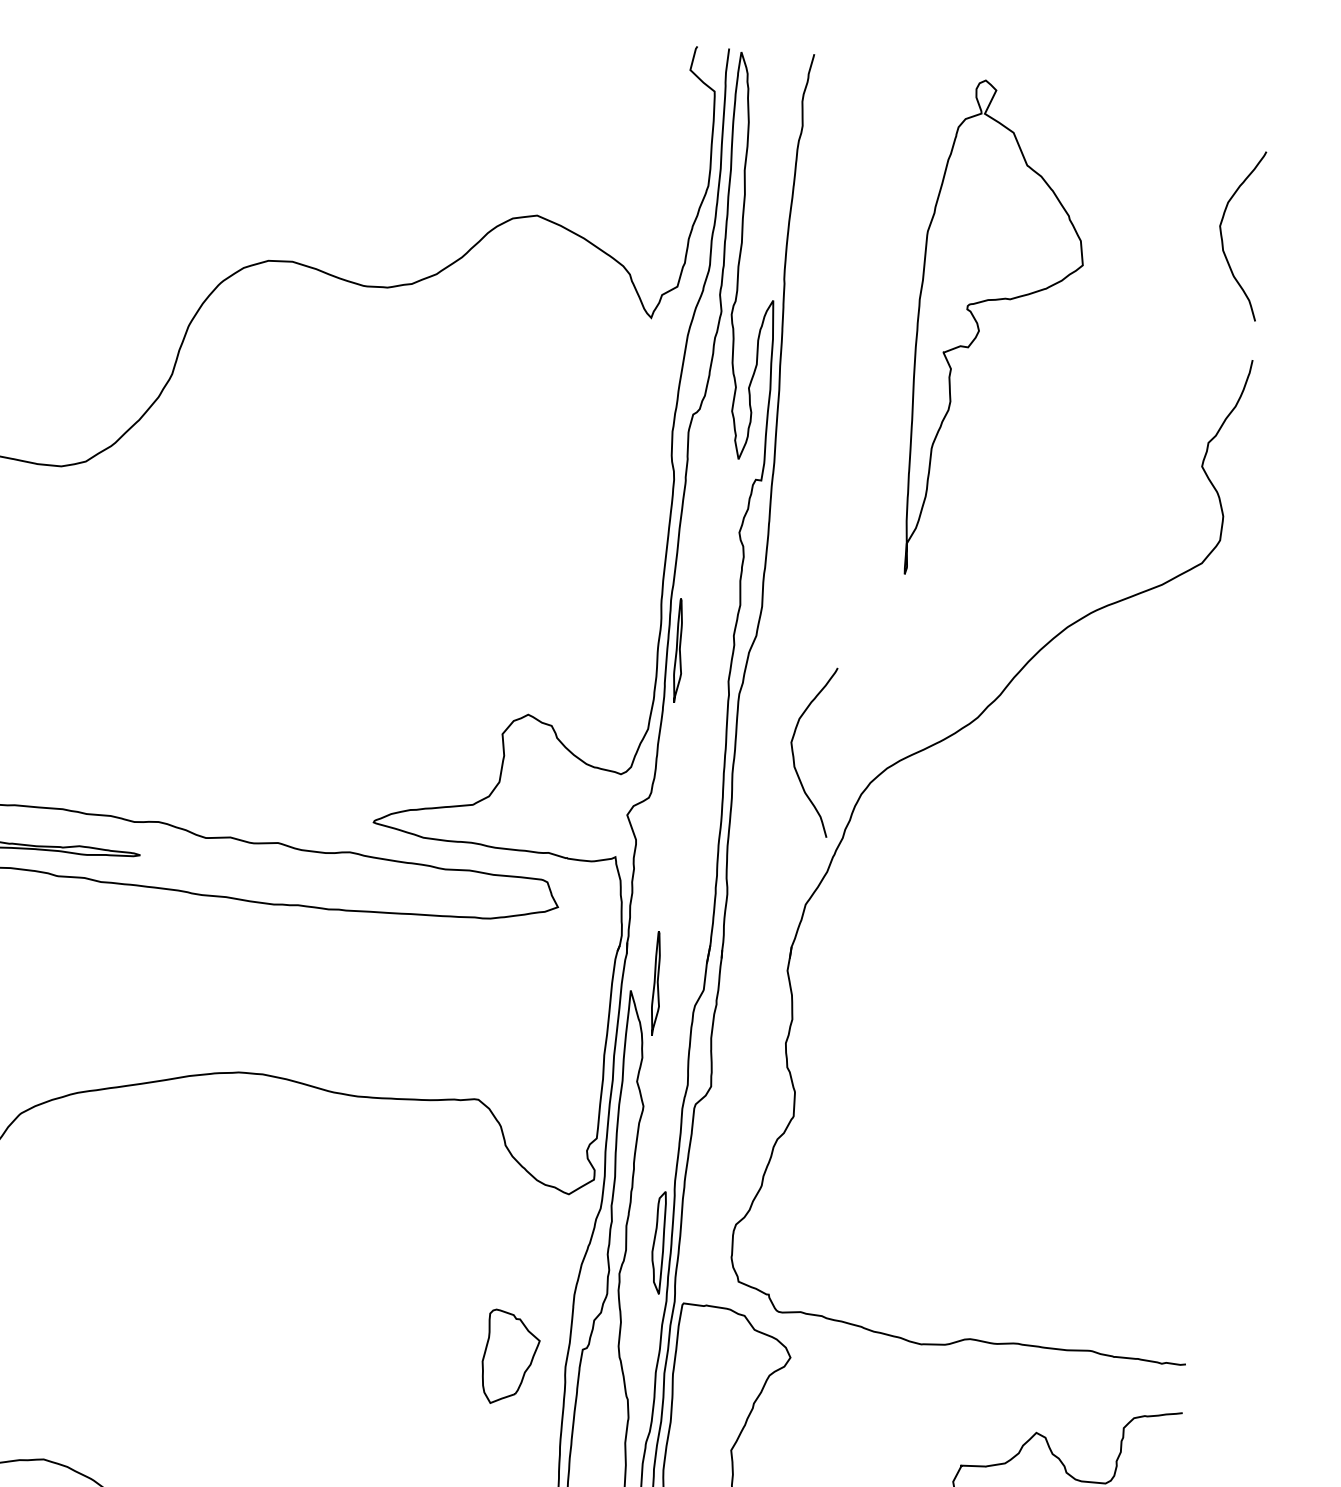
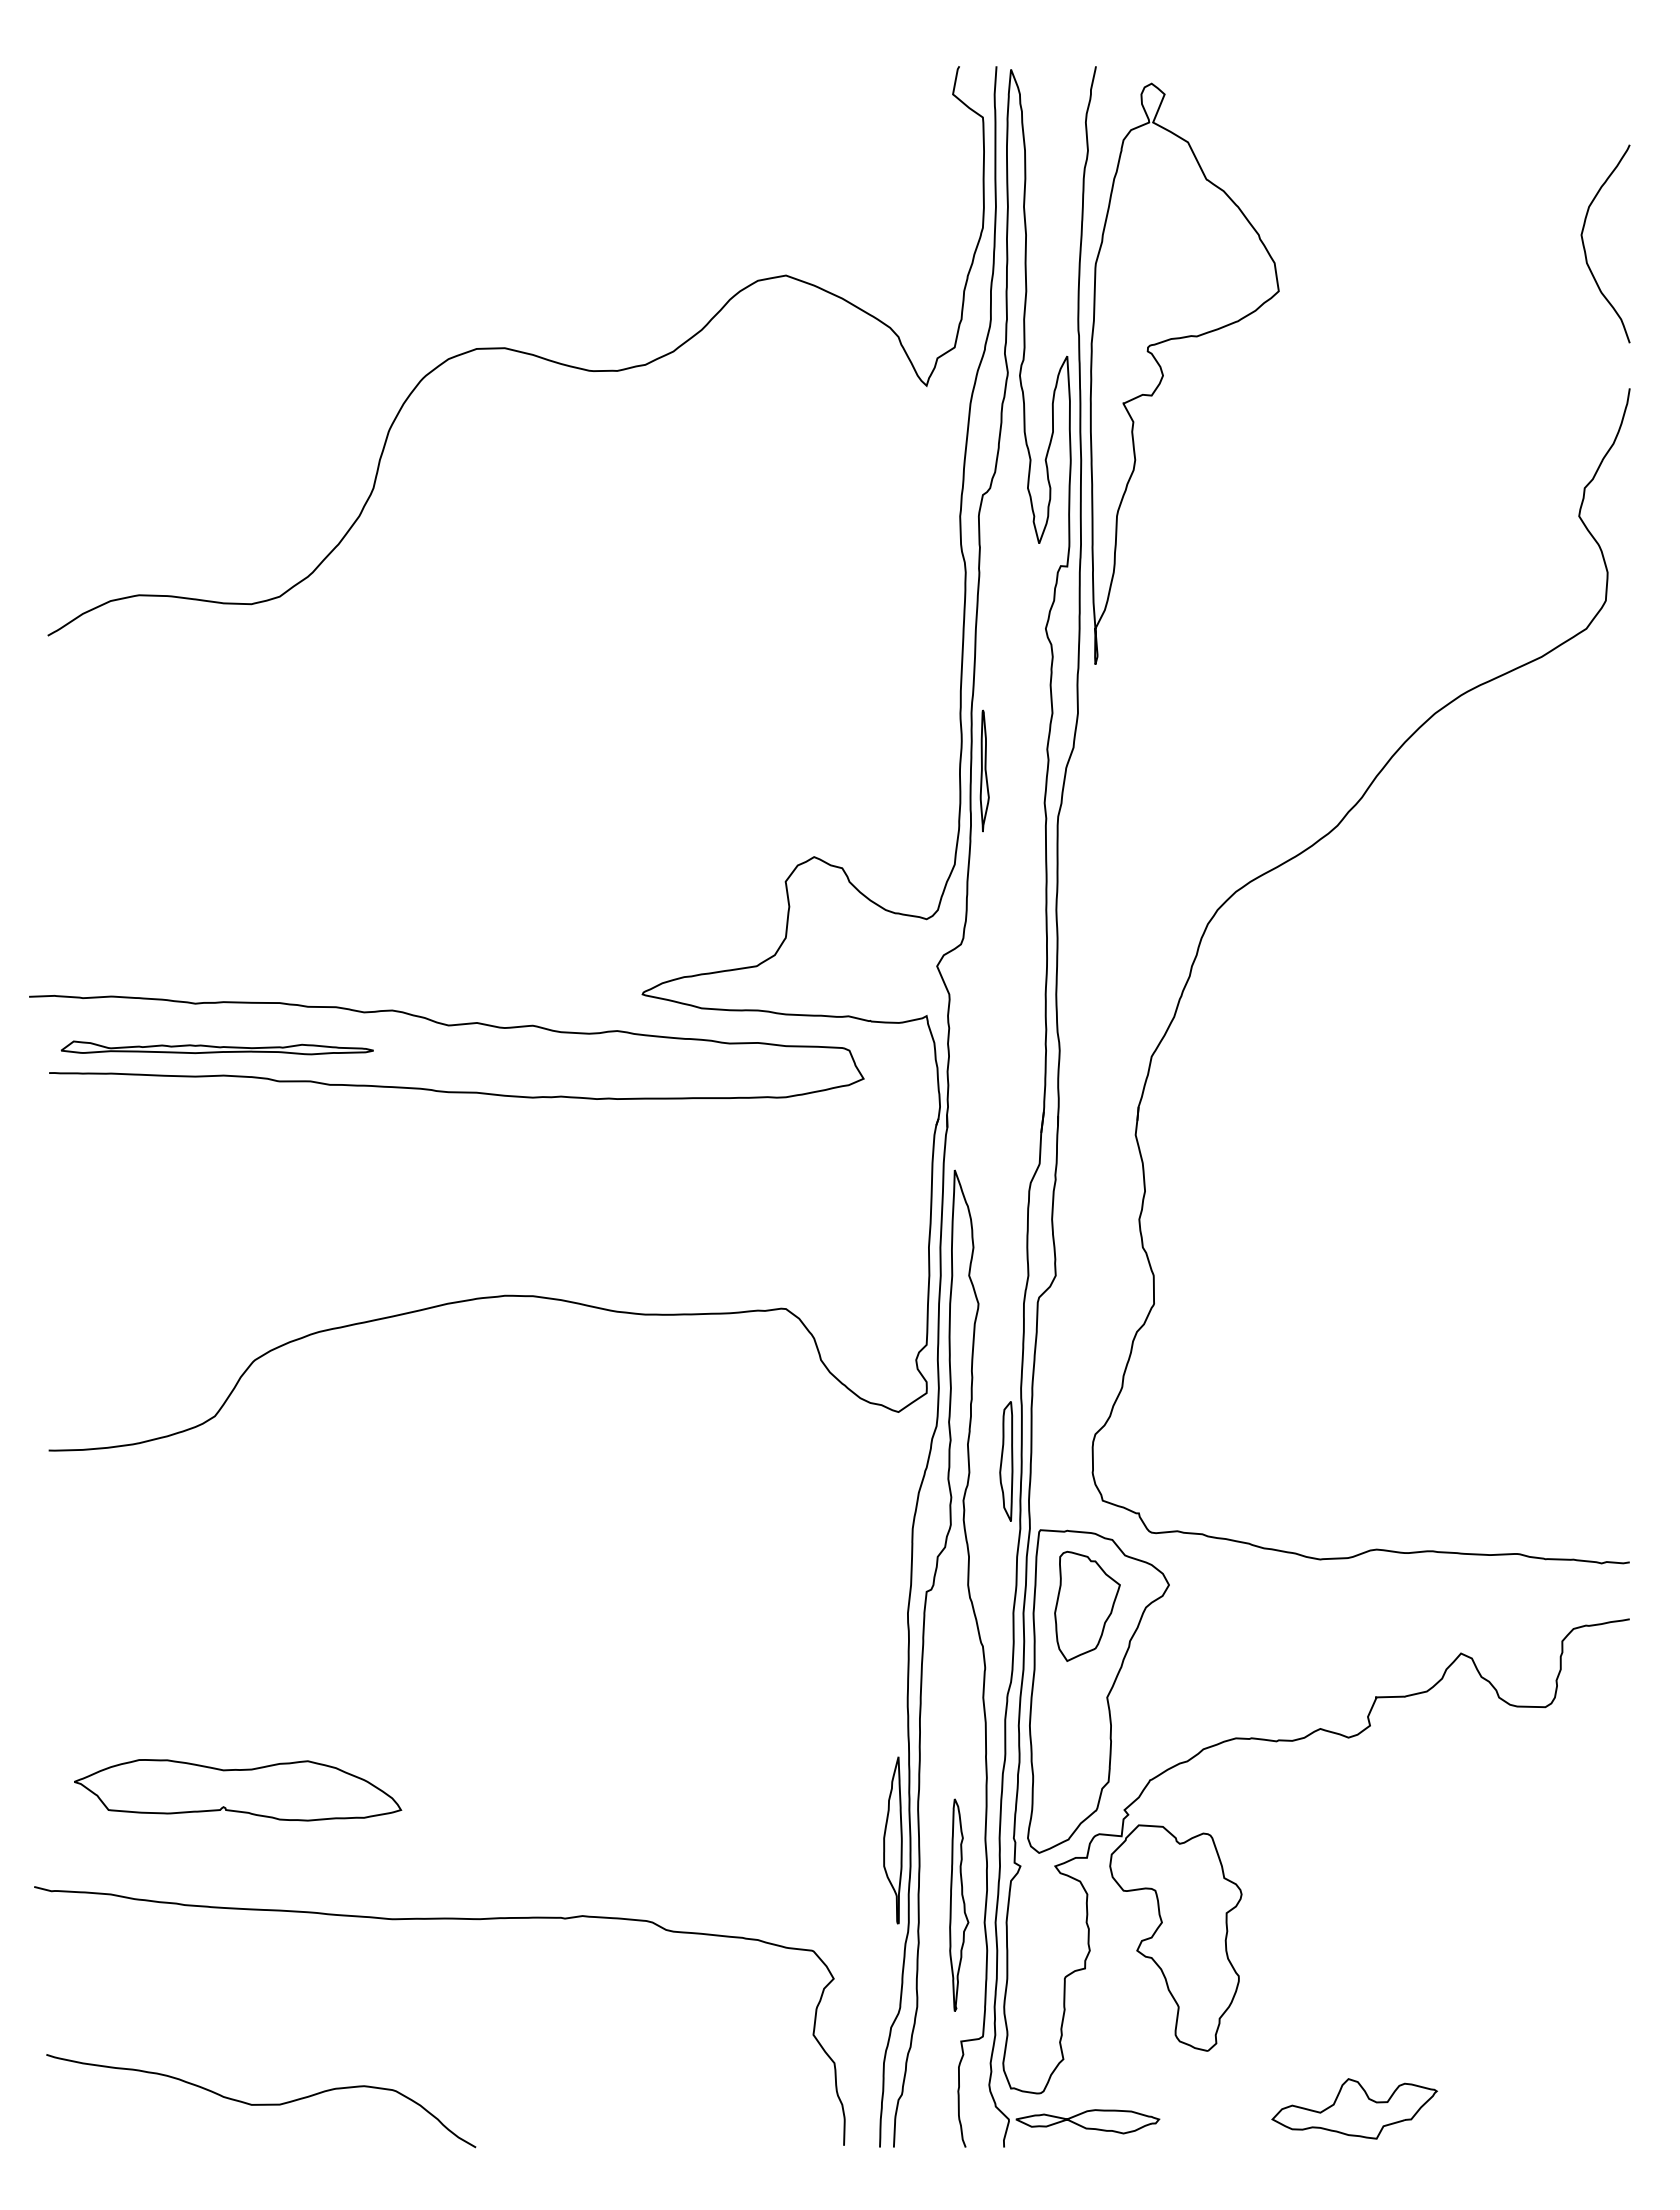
part: (979, 329) -> (1163, 373), moved
curve: (794, 754) -> (1126, 882), removed
part: (656, 983) -> (984, 1159), removed
part: (510, 1356) -> (1087, 1605), moved

